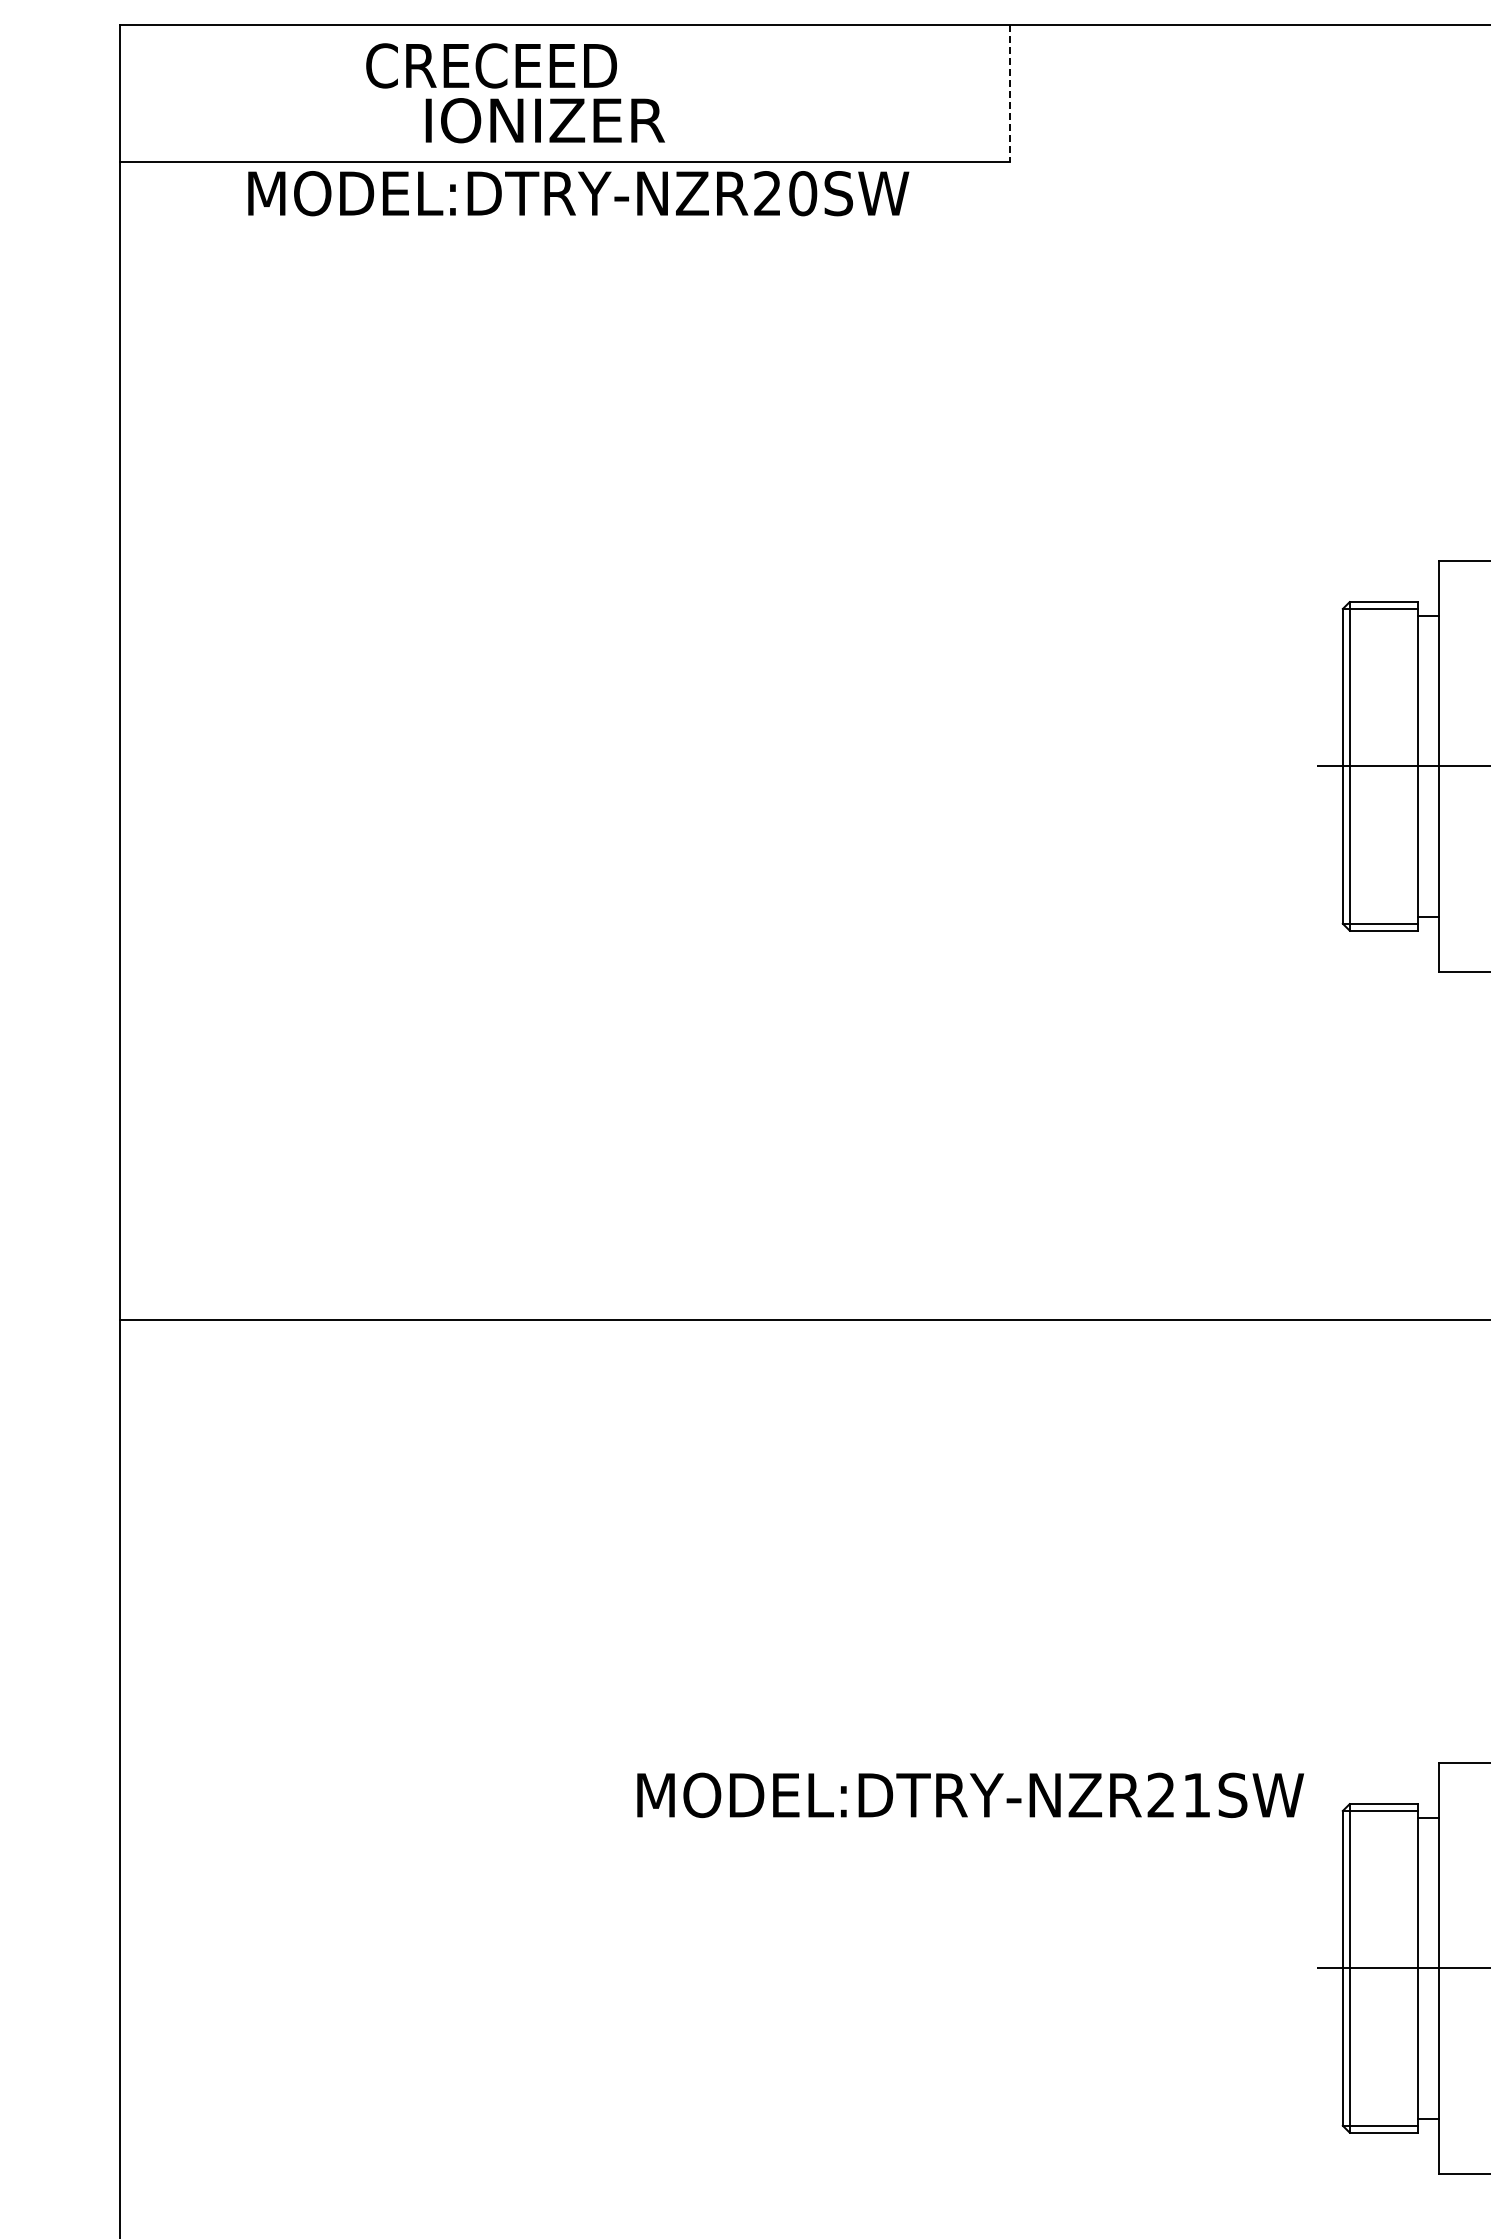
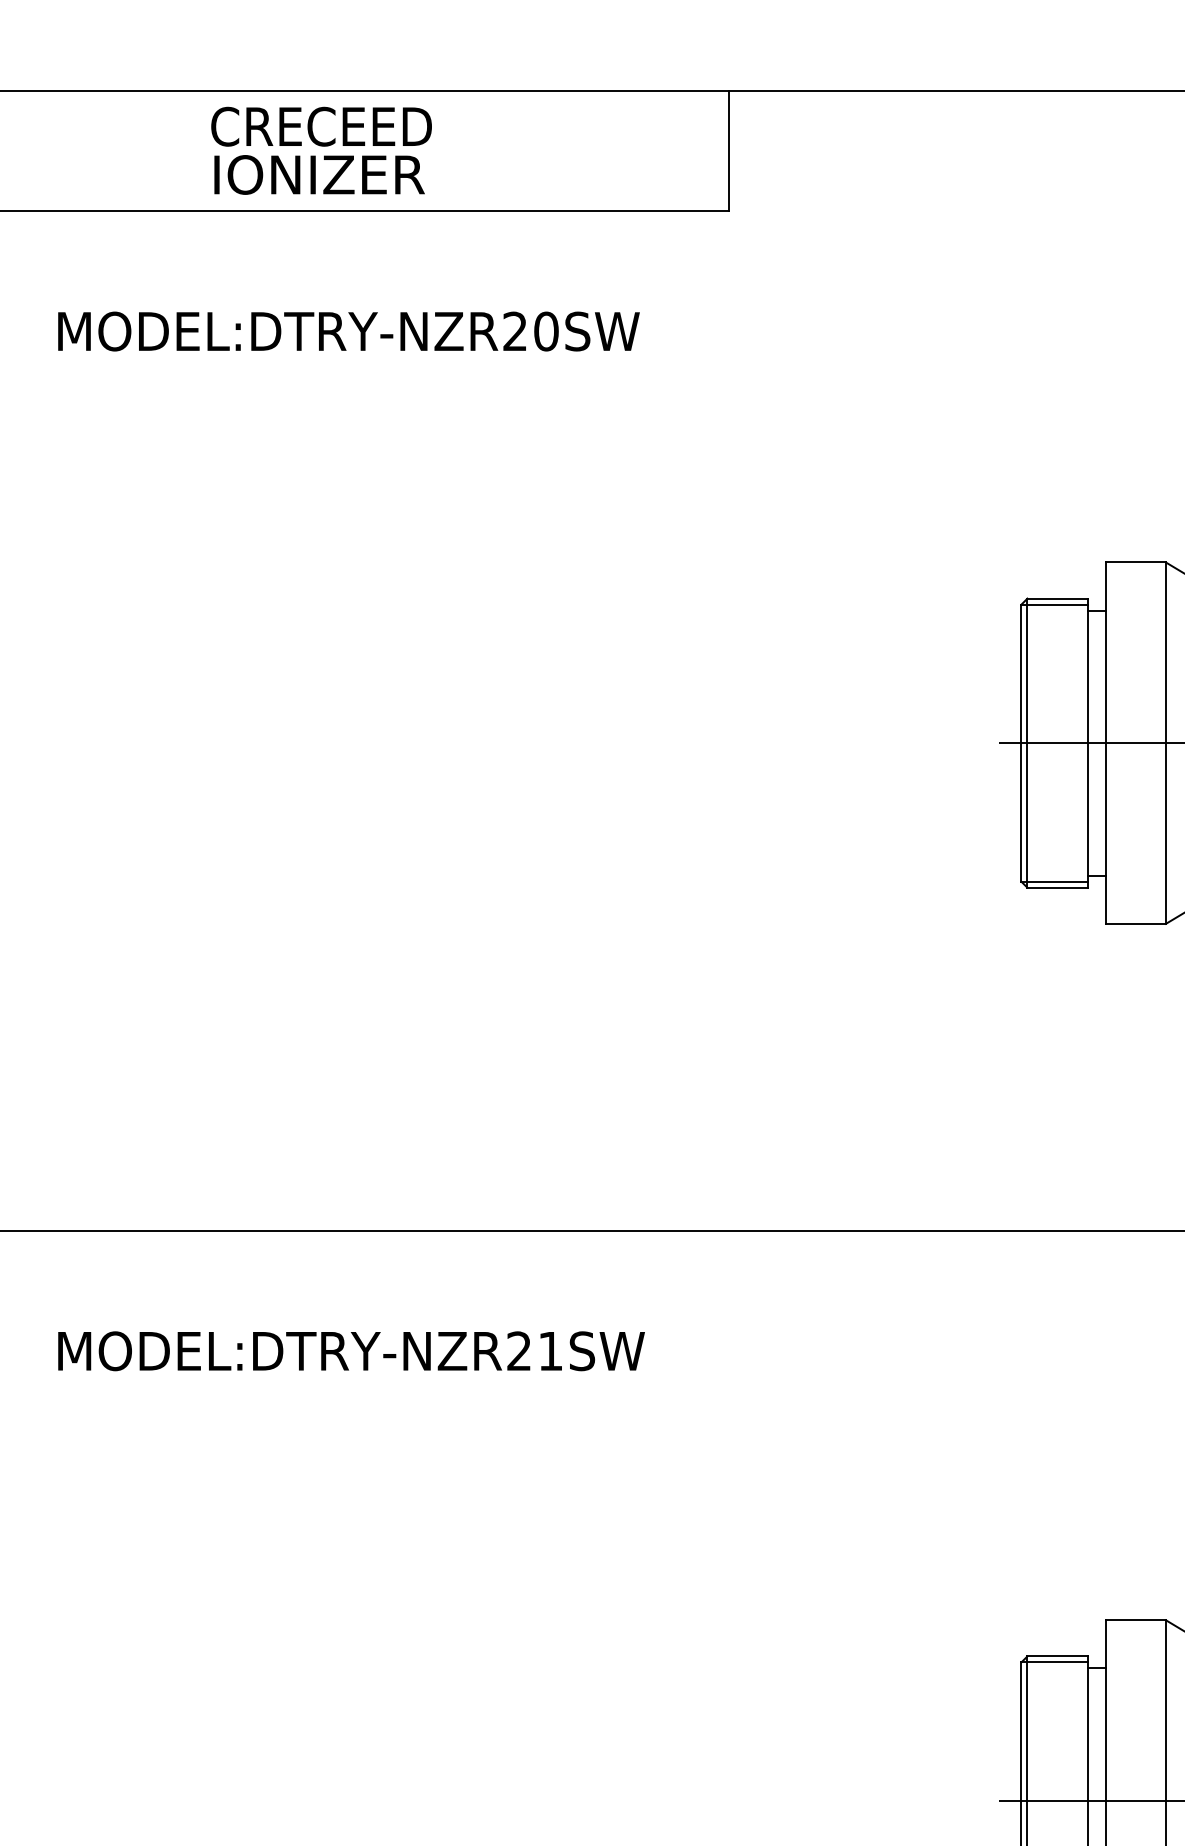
text: (491, 65) -> (321, 126), moved
line: (1010, 93) -> (728, 151), dashed -> solid
text: (578, 193) -> (348, 331), moved
text: (970, 1795) -> (351, 1351), moved

